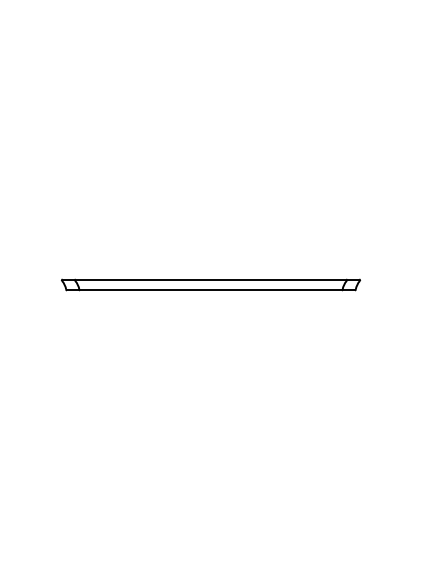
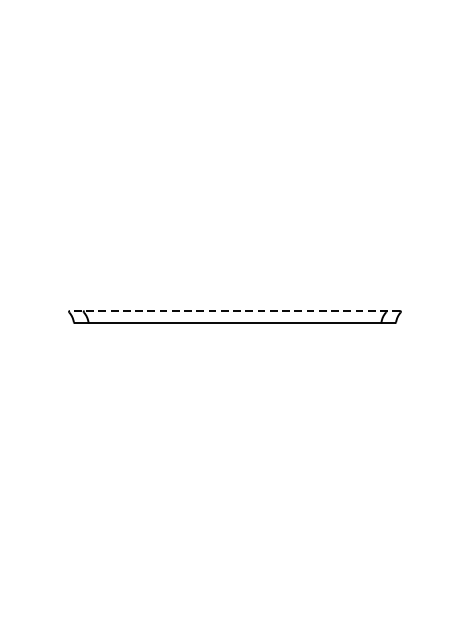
line: (210, 279) -> (234, 310), solid -> dashed

